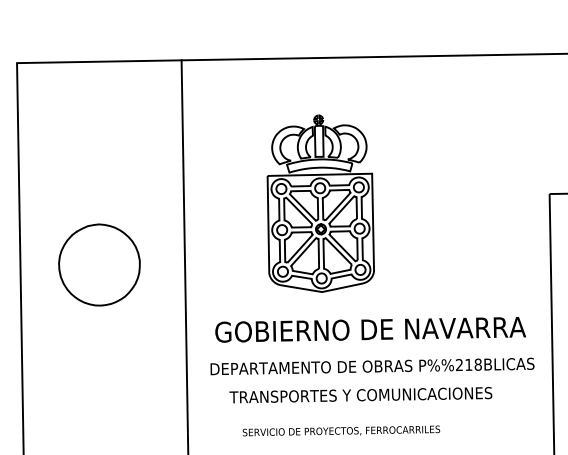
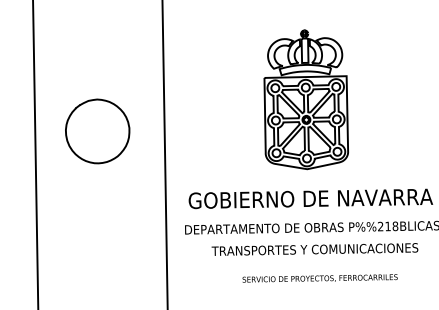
part: (320, 203) -> (306, 99), moved
part: (99, 264) -> (97, 131), moved
text: (360, 395) -> (314, 249), moved
text: (341, 430) -> (320, 278), moved

